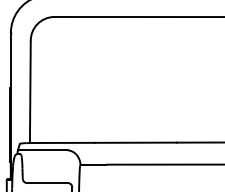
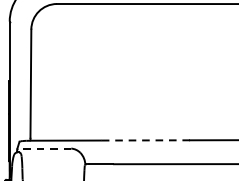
line: (135, 142) -> (144, 140), solid -> dashed
line: (42, 150) -> (44, 148), solid -> dashed

